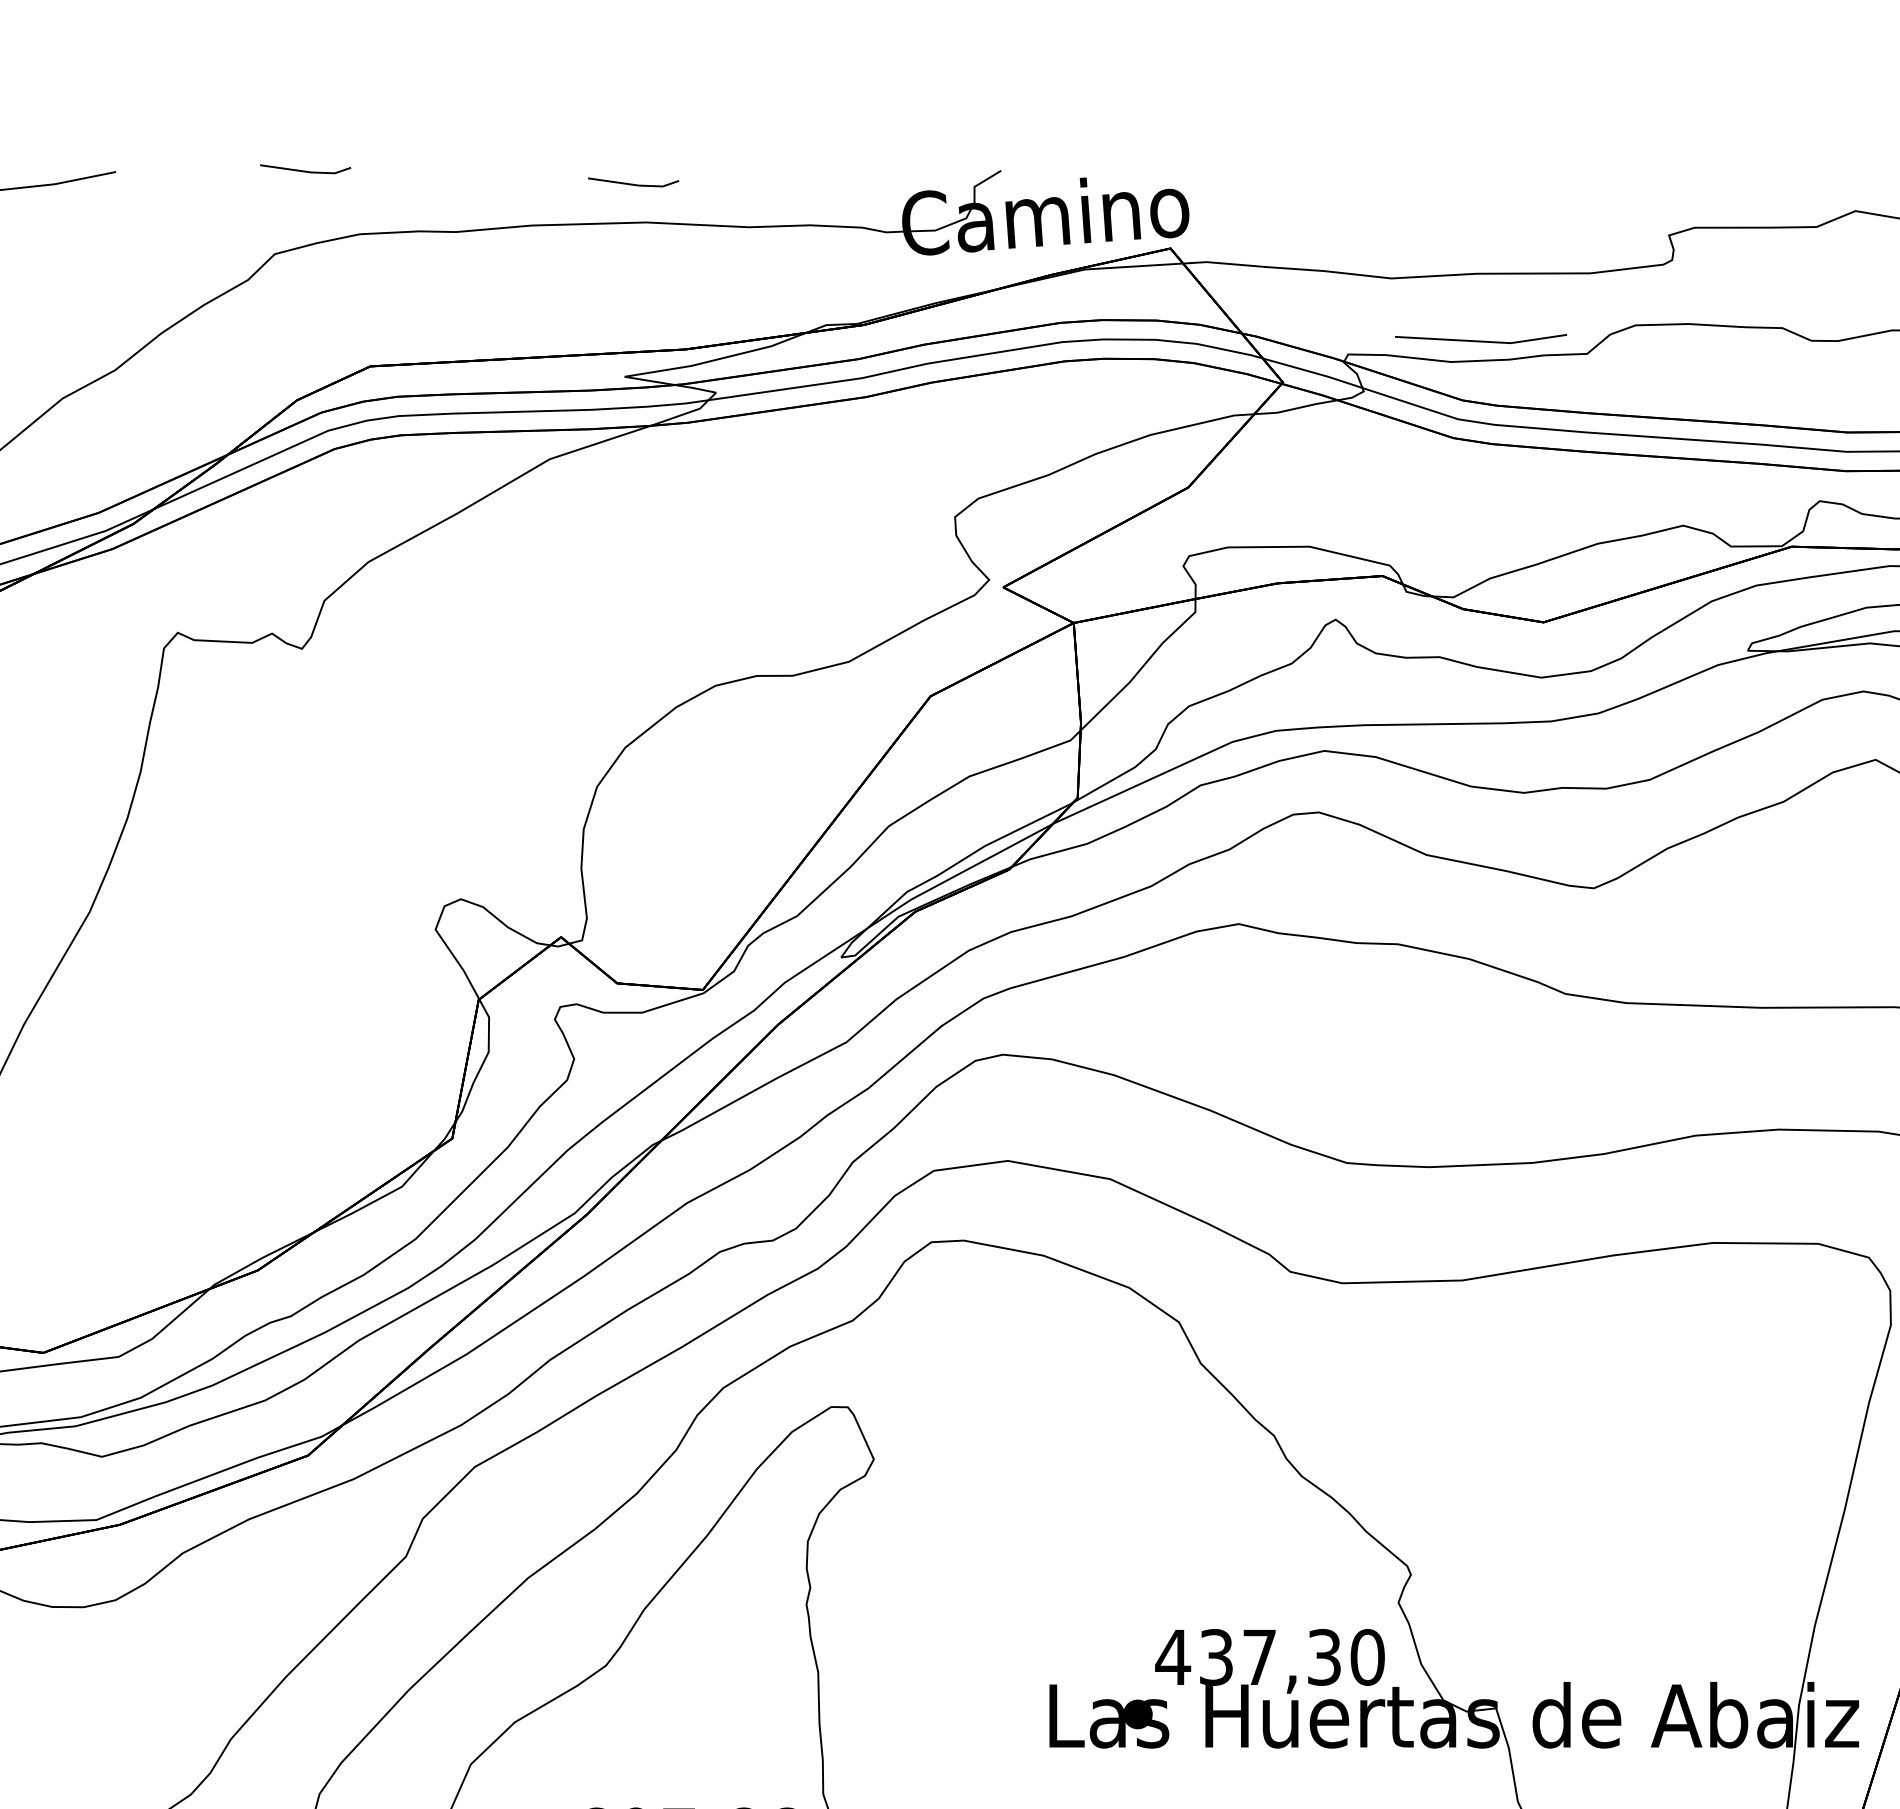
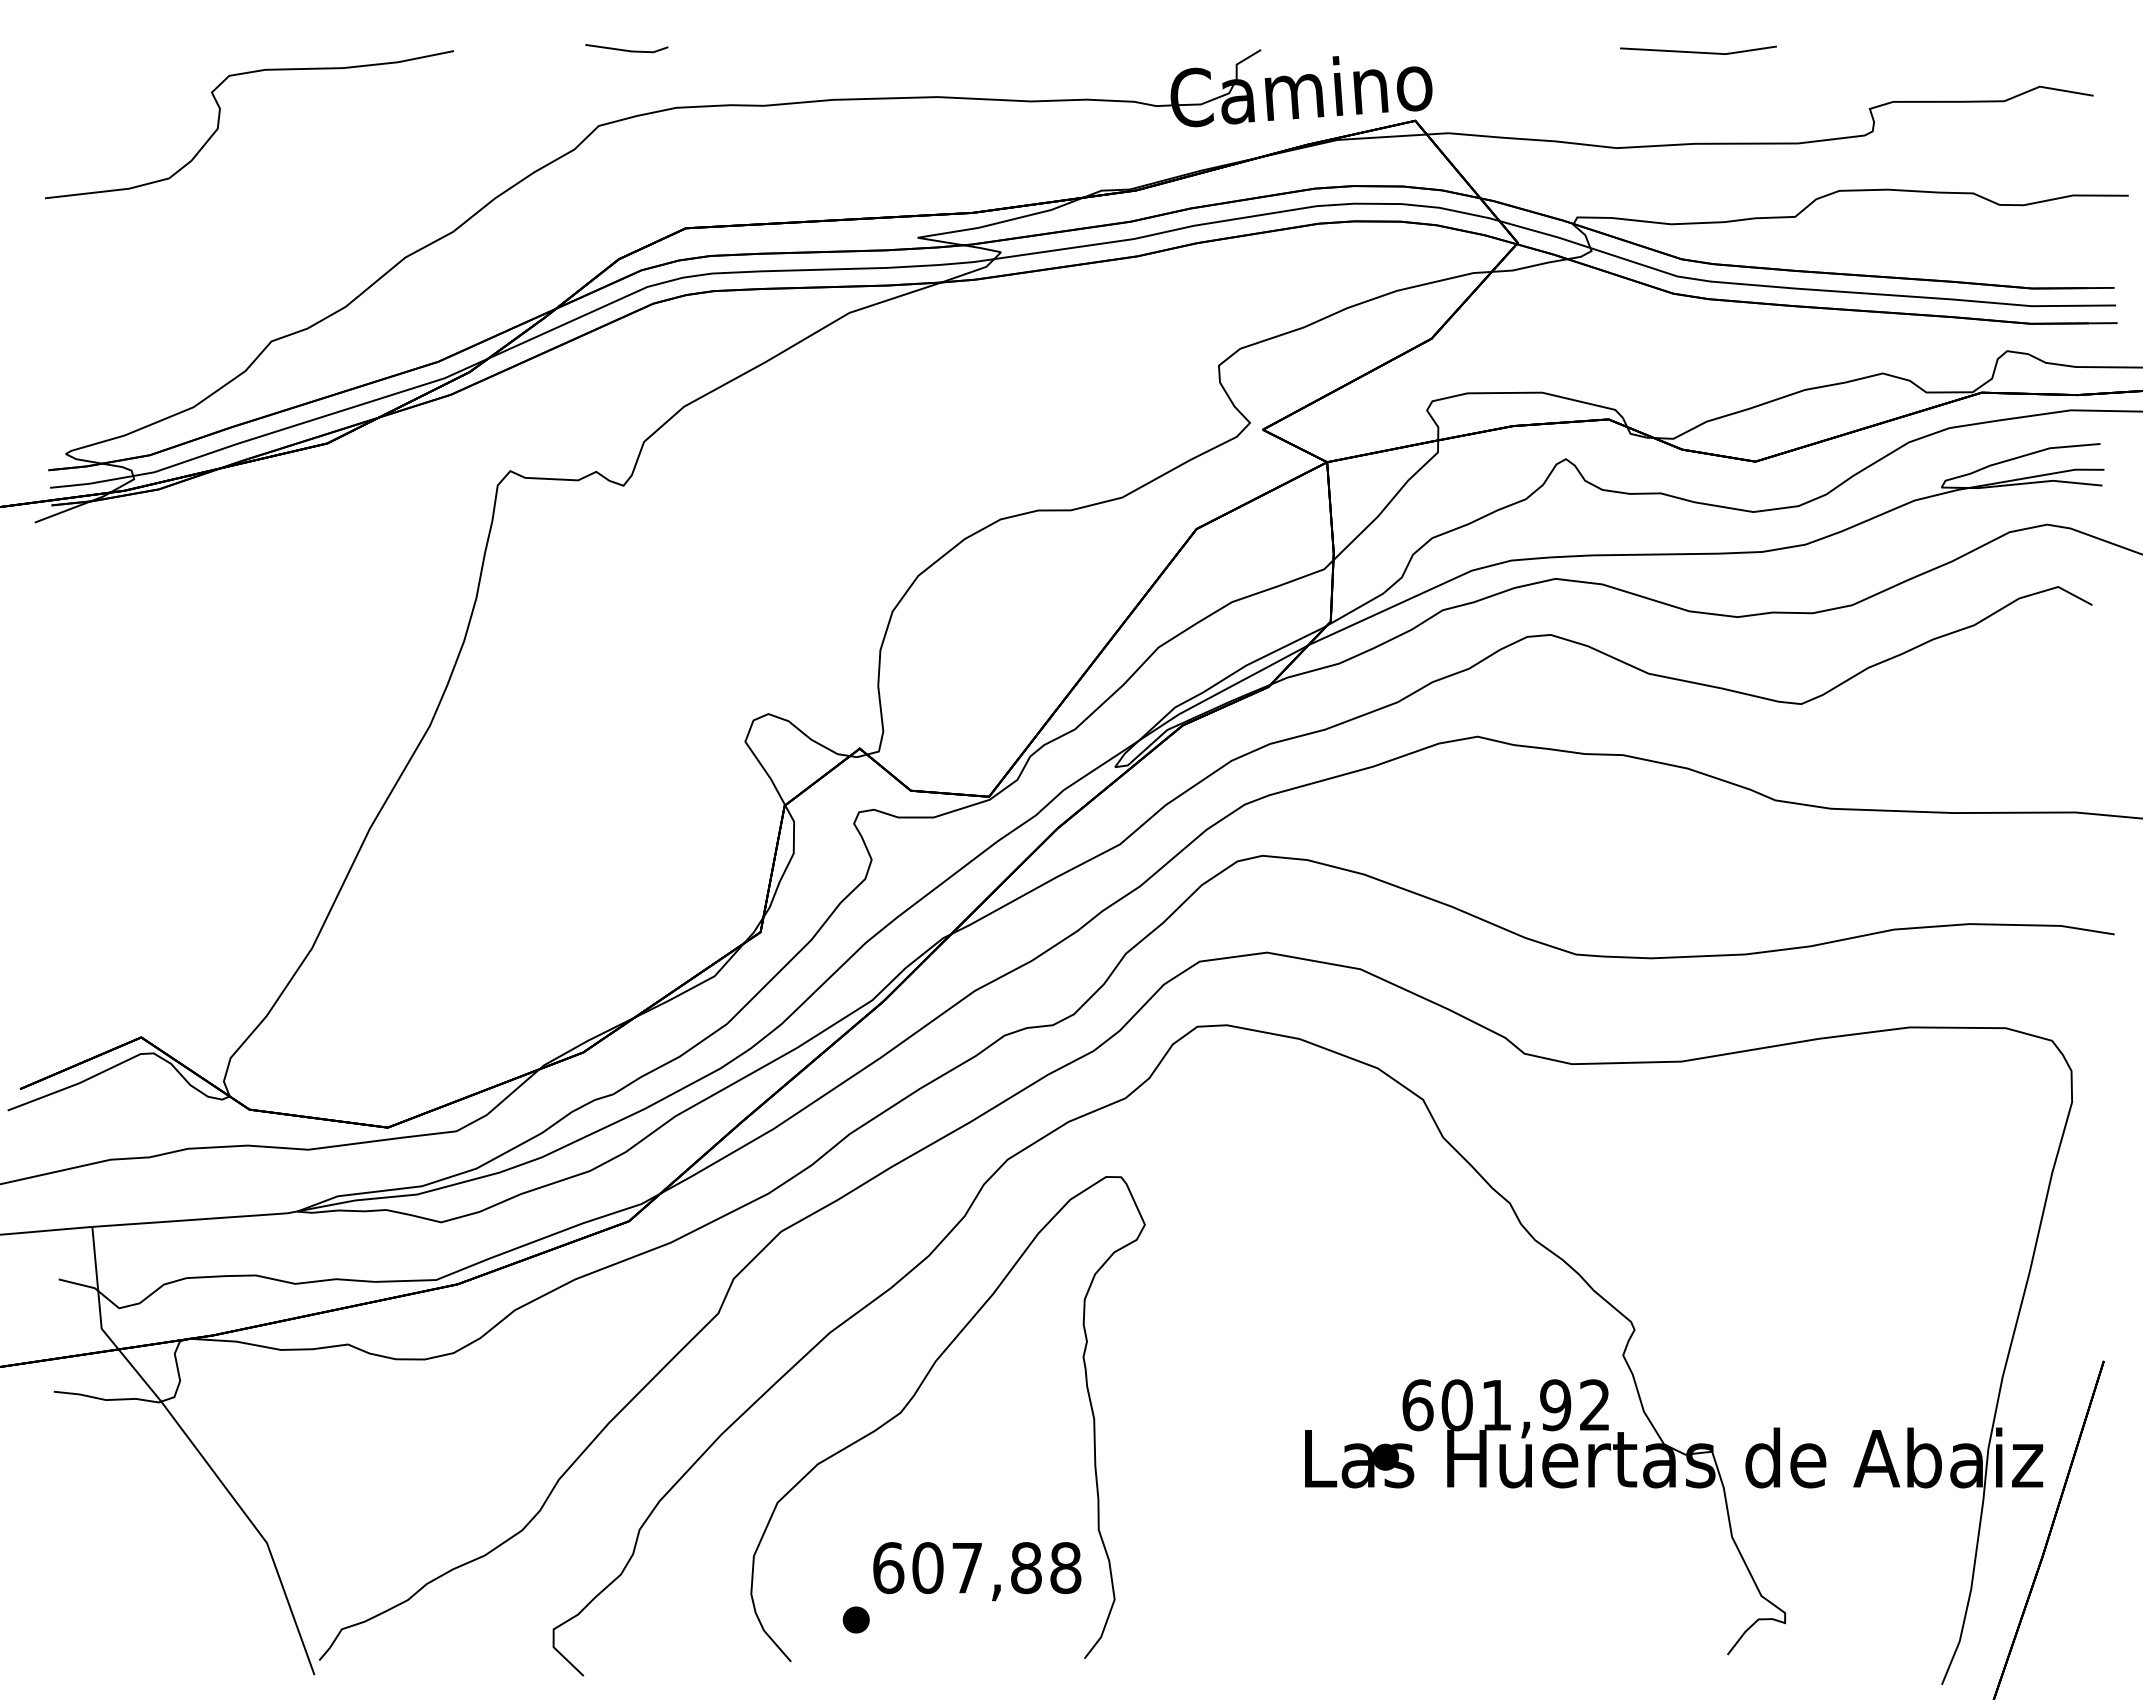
line: (633, 183) -> (925, 61), removed
line: (1481, 340) -> (1698, 51), moved
text: (1269, 1657) -> (1505, 1405), 437,30 -> 601,92

